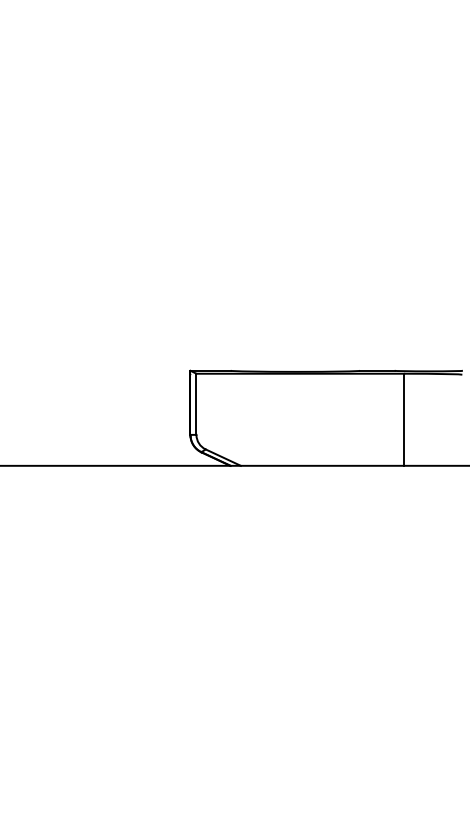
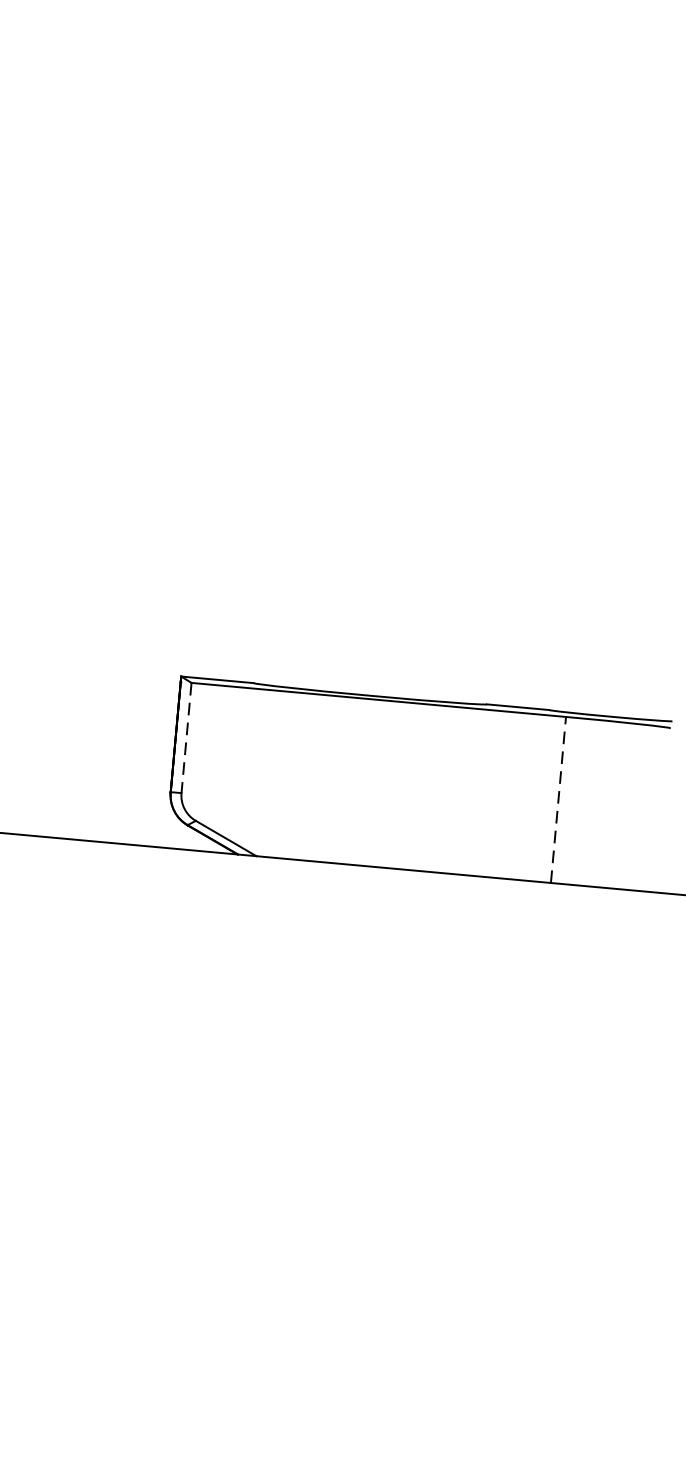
line: (196, 404) -> (186, 738), solid -> dashed
line: (404, 419) -> (559, 799), solid -> dashed

